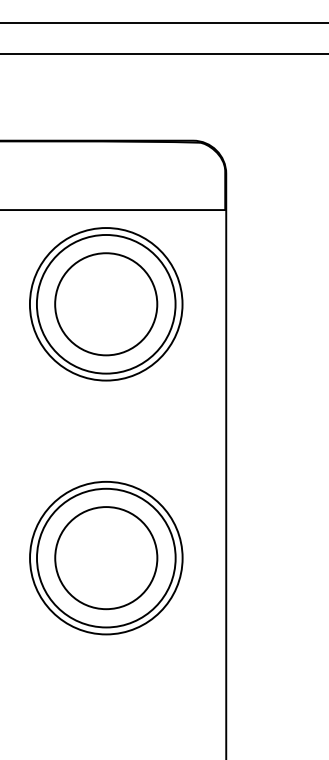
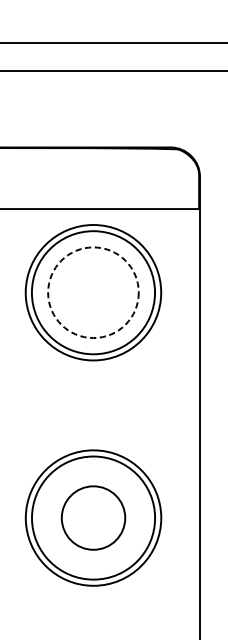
circle: (106, 304) -> (93, 292), solid -> dashed
circle: (106, 558) -> (93, 518), size x0.7

